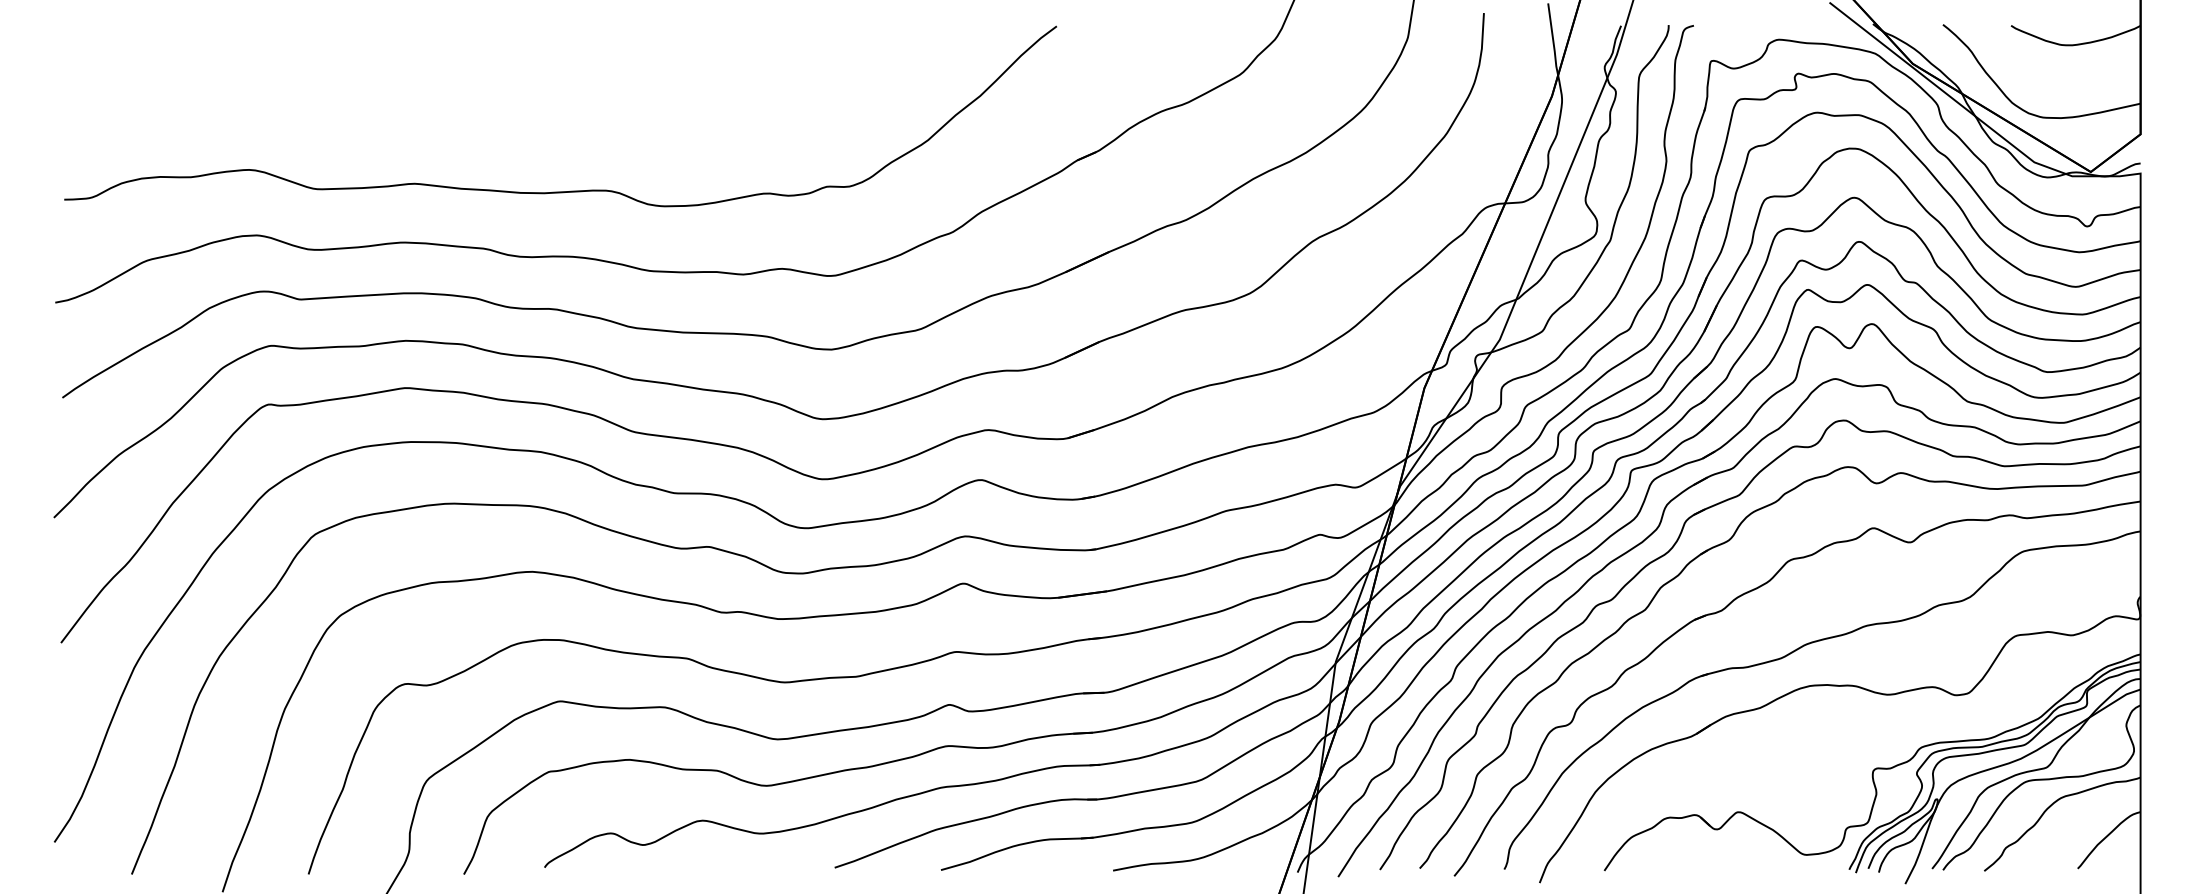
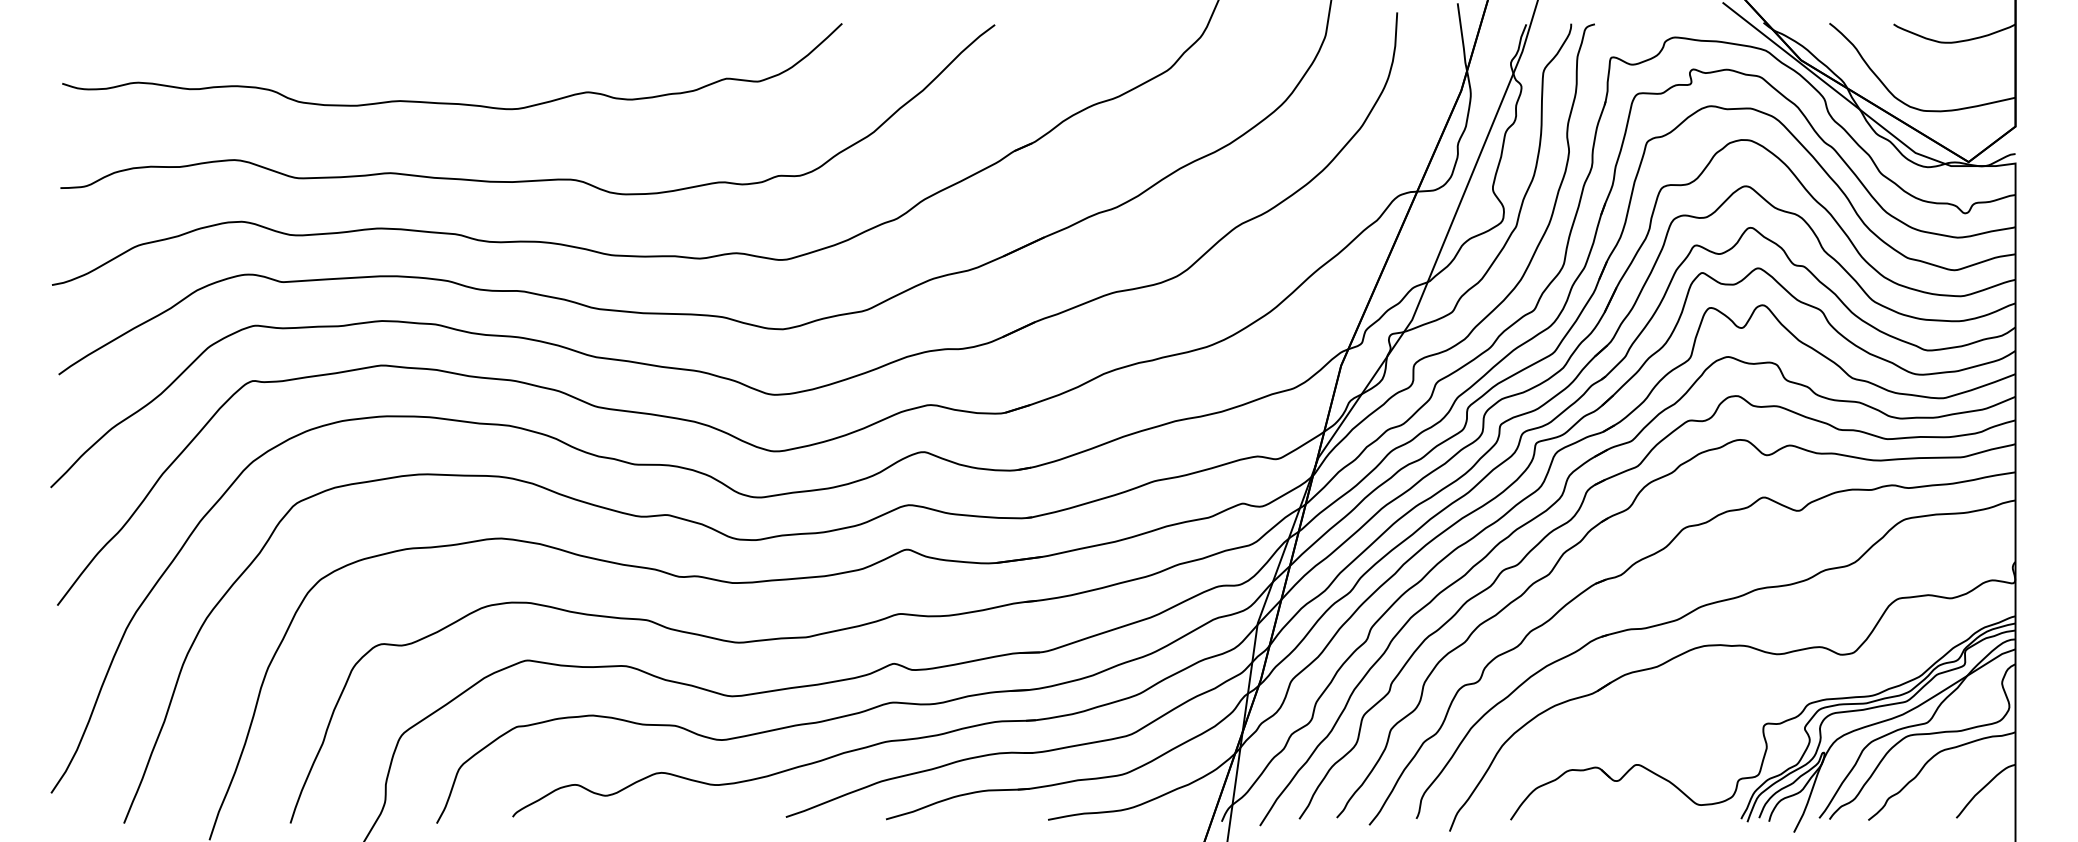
curve: (472, 108) -> (444, 102), added

